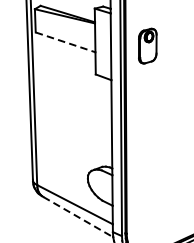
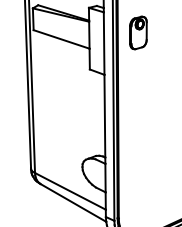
line: (66, 42) -> (62, 39), dashed -> solid
part: (147, 45) -> (138, 32), moved
line: (78, 216) -> (73, 202), dashed -> solid

